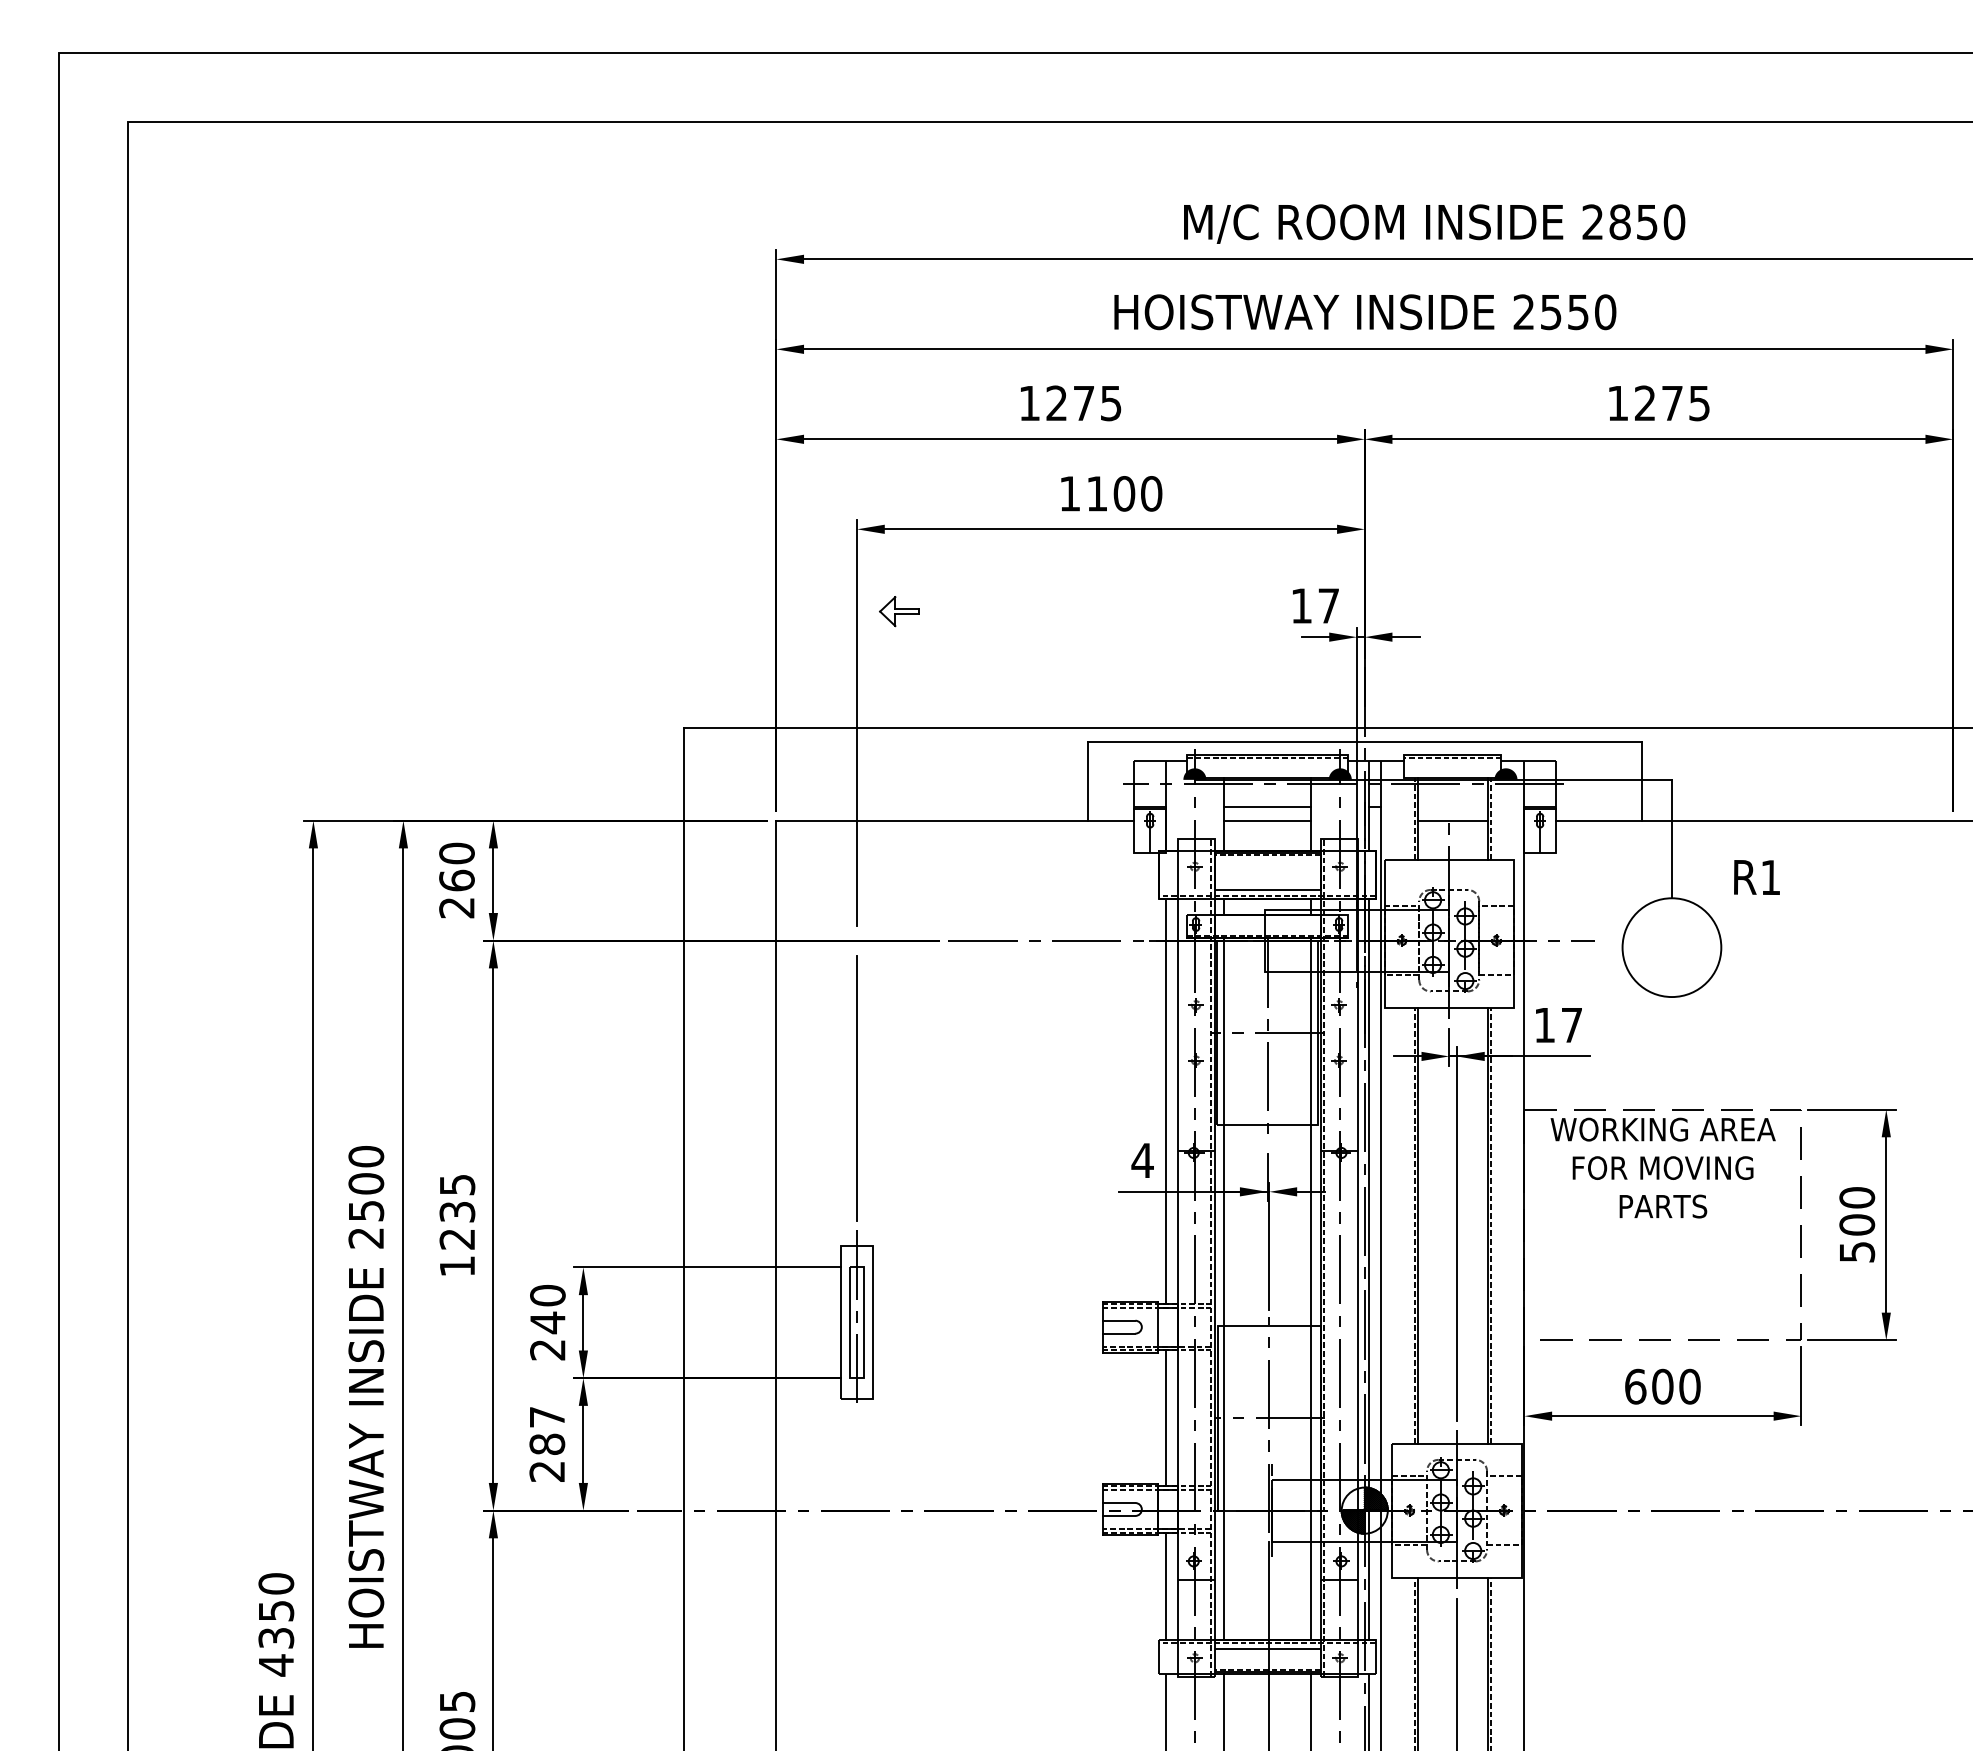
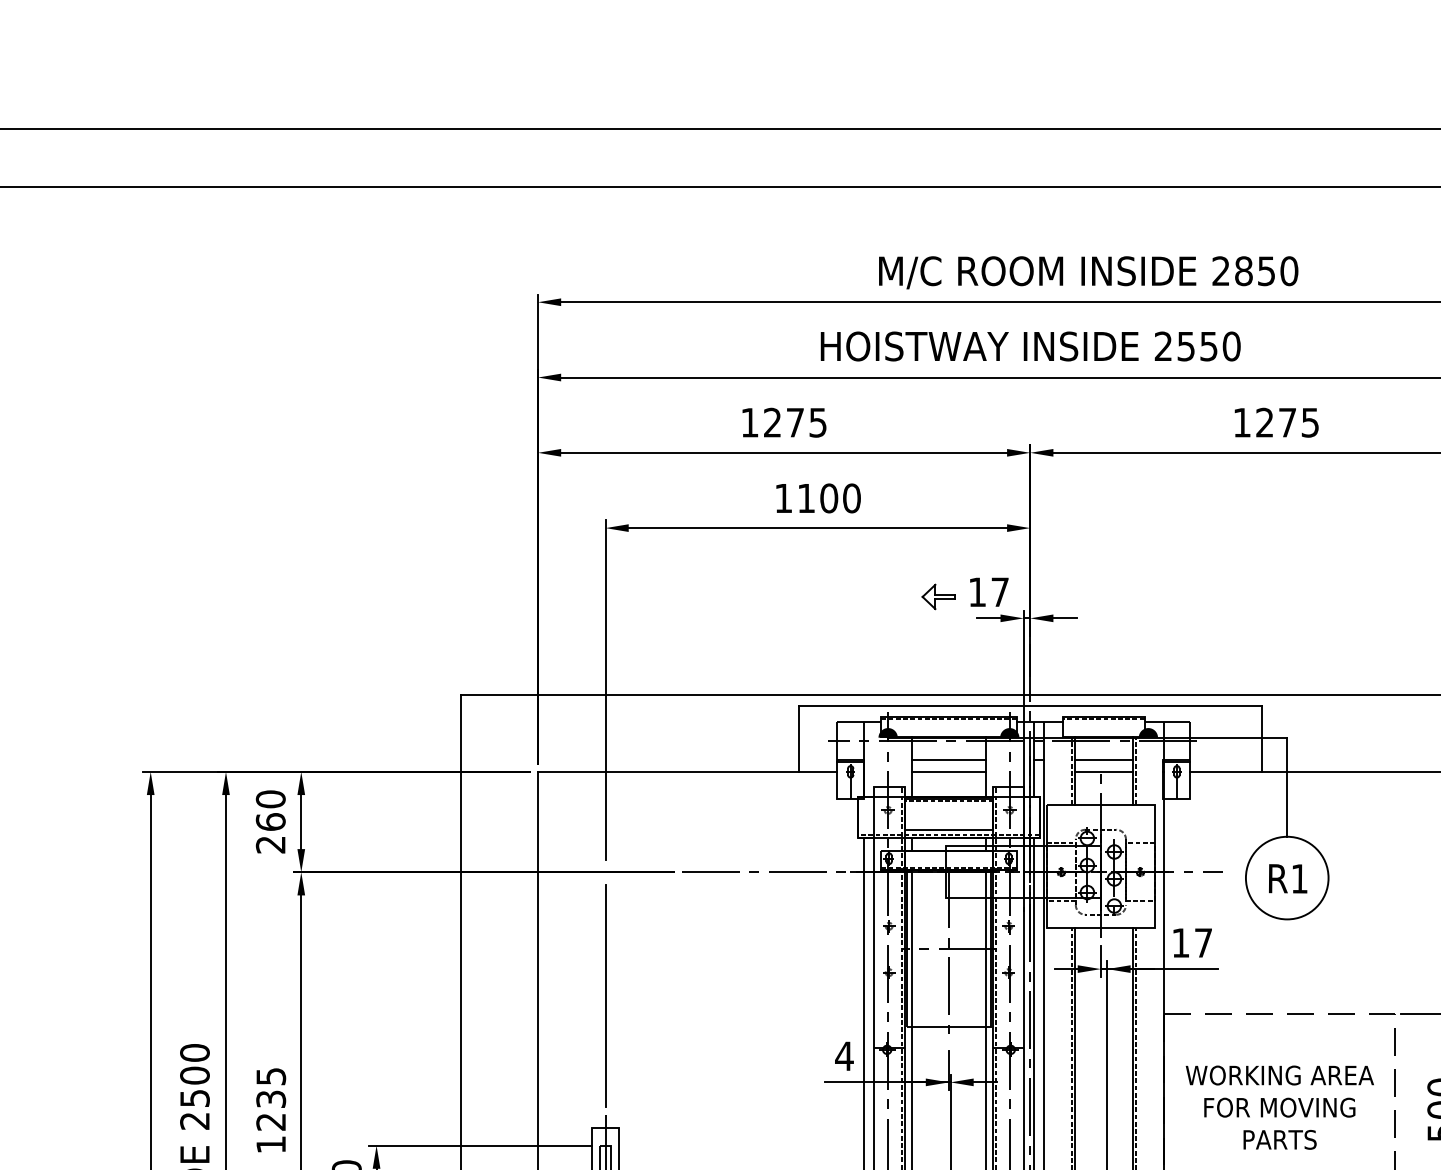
part: (899, 611) -> (938, 596), moved
line: (1452, 806) -> (1103, 759), added
text: (1756, 877) -> (1287, 878), moved
text: (1662, 1167) -> (1279, 1107), moved

